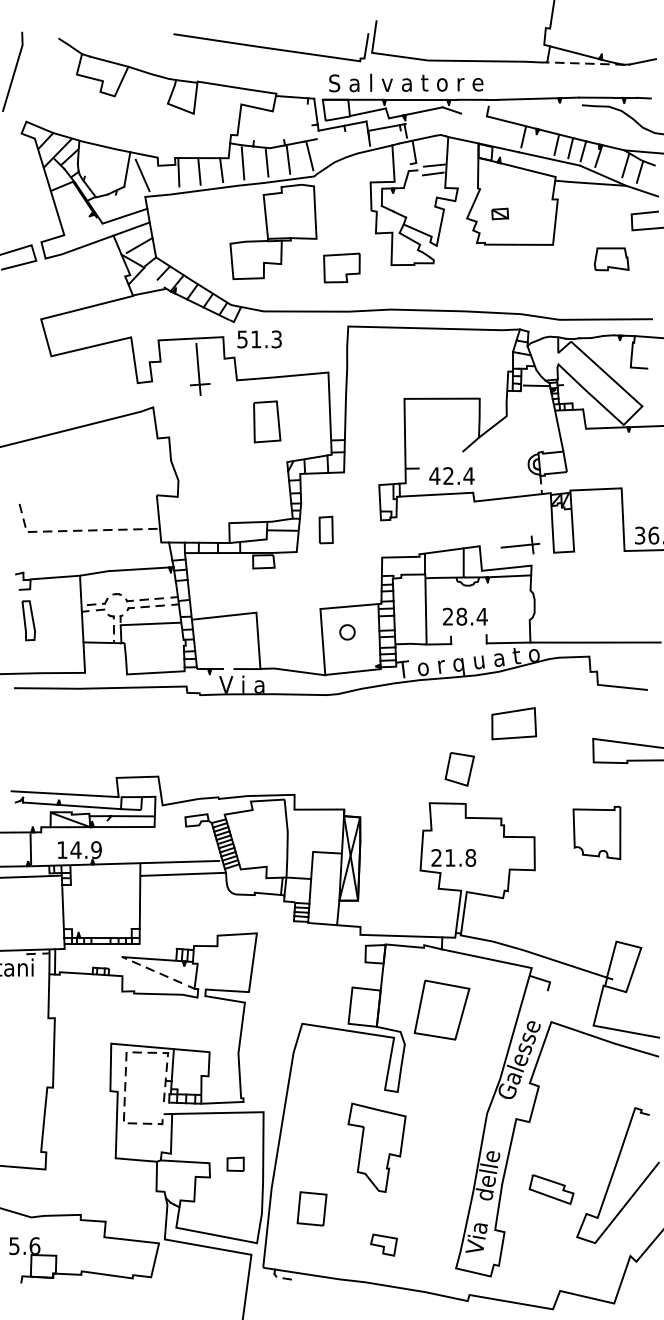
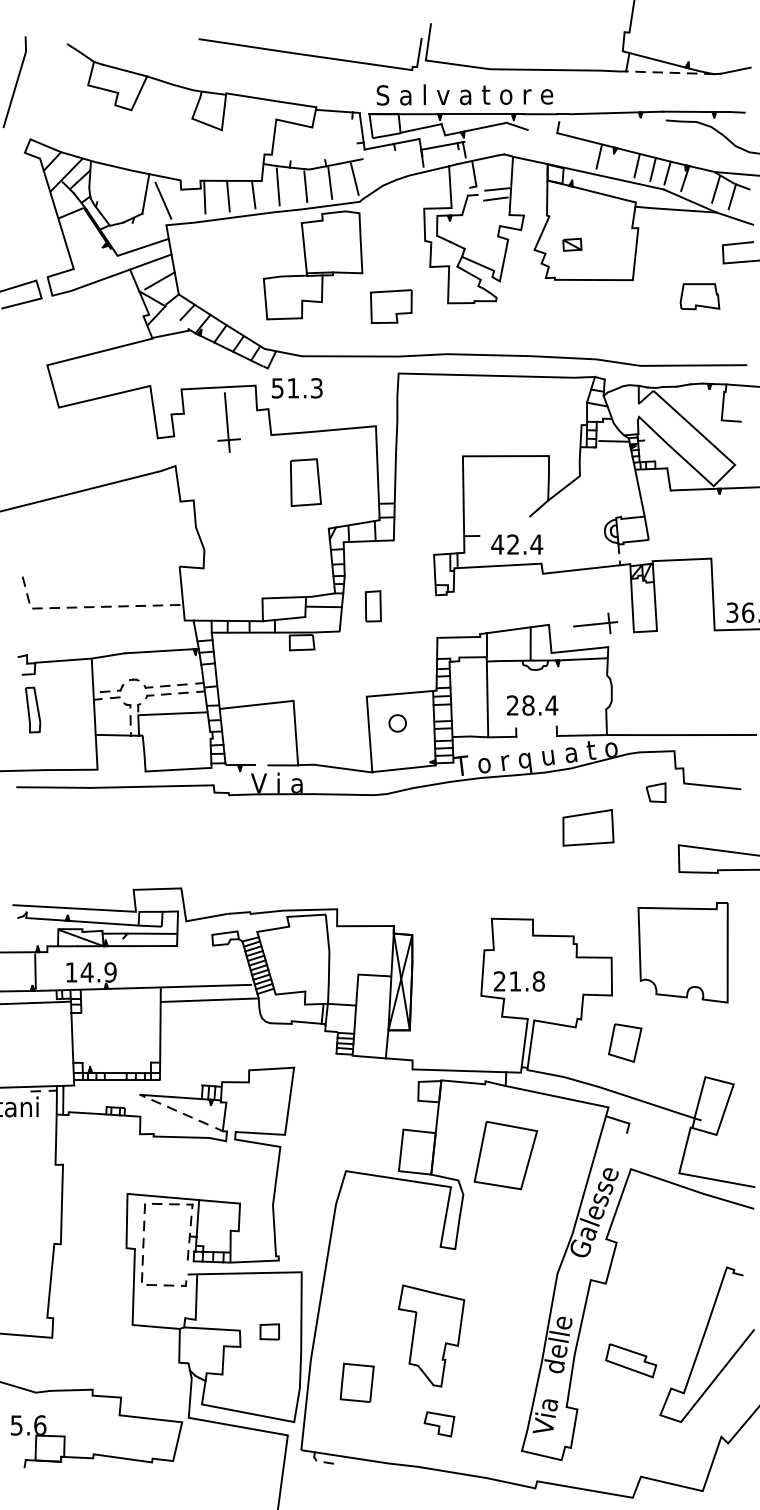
part: (572, 692) -> (655, 792), added
part: (460, 768) -> (625, 1042), moved
part: (596, 832) -> (682, 952), size x1.67
part: (377, 1147) -> (431, 1335), moved

